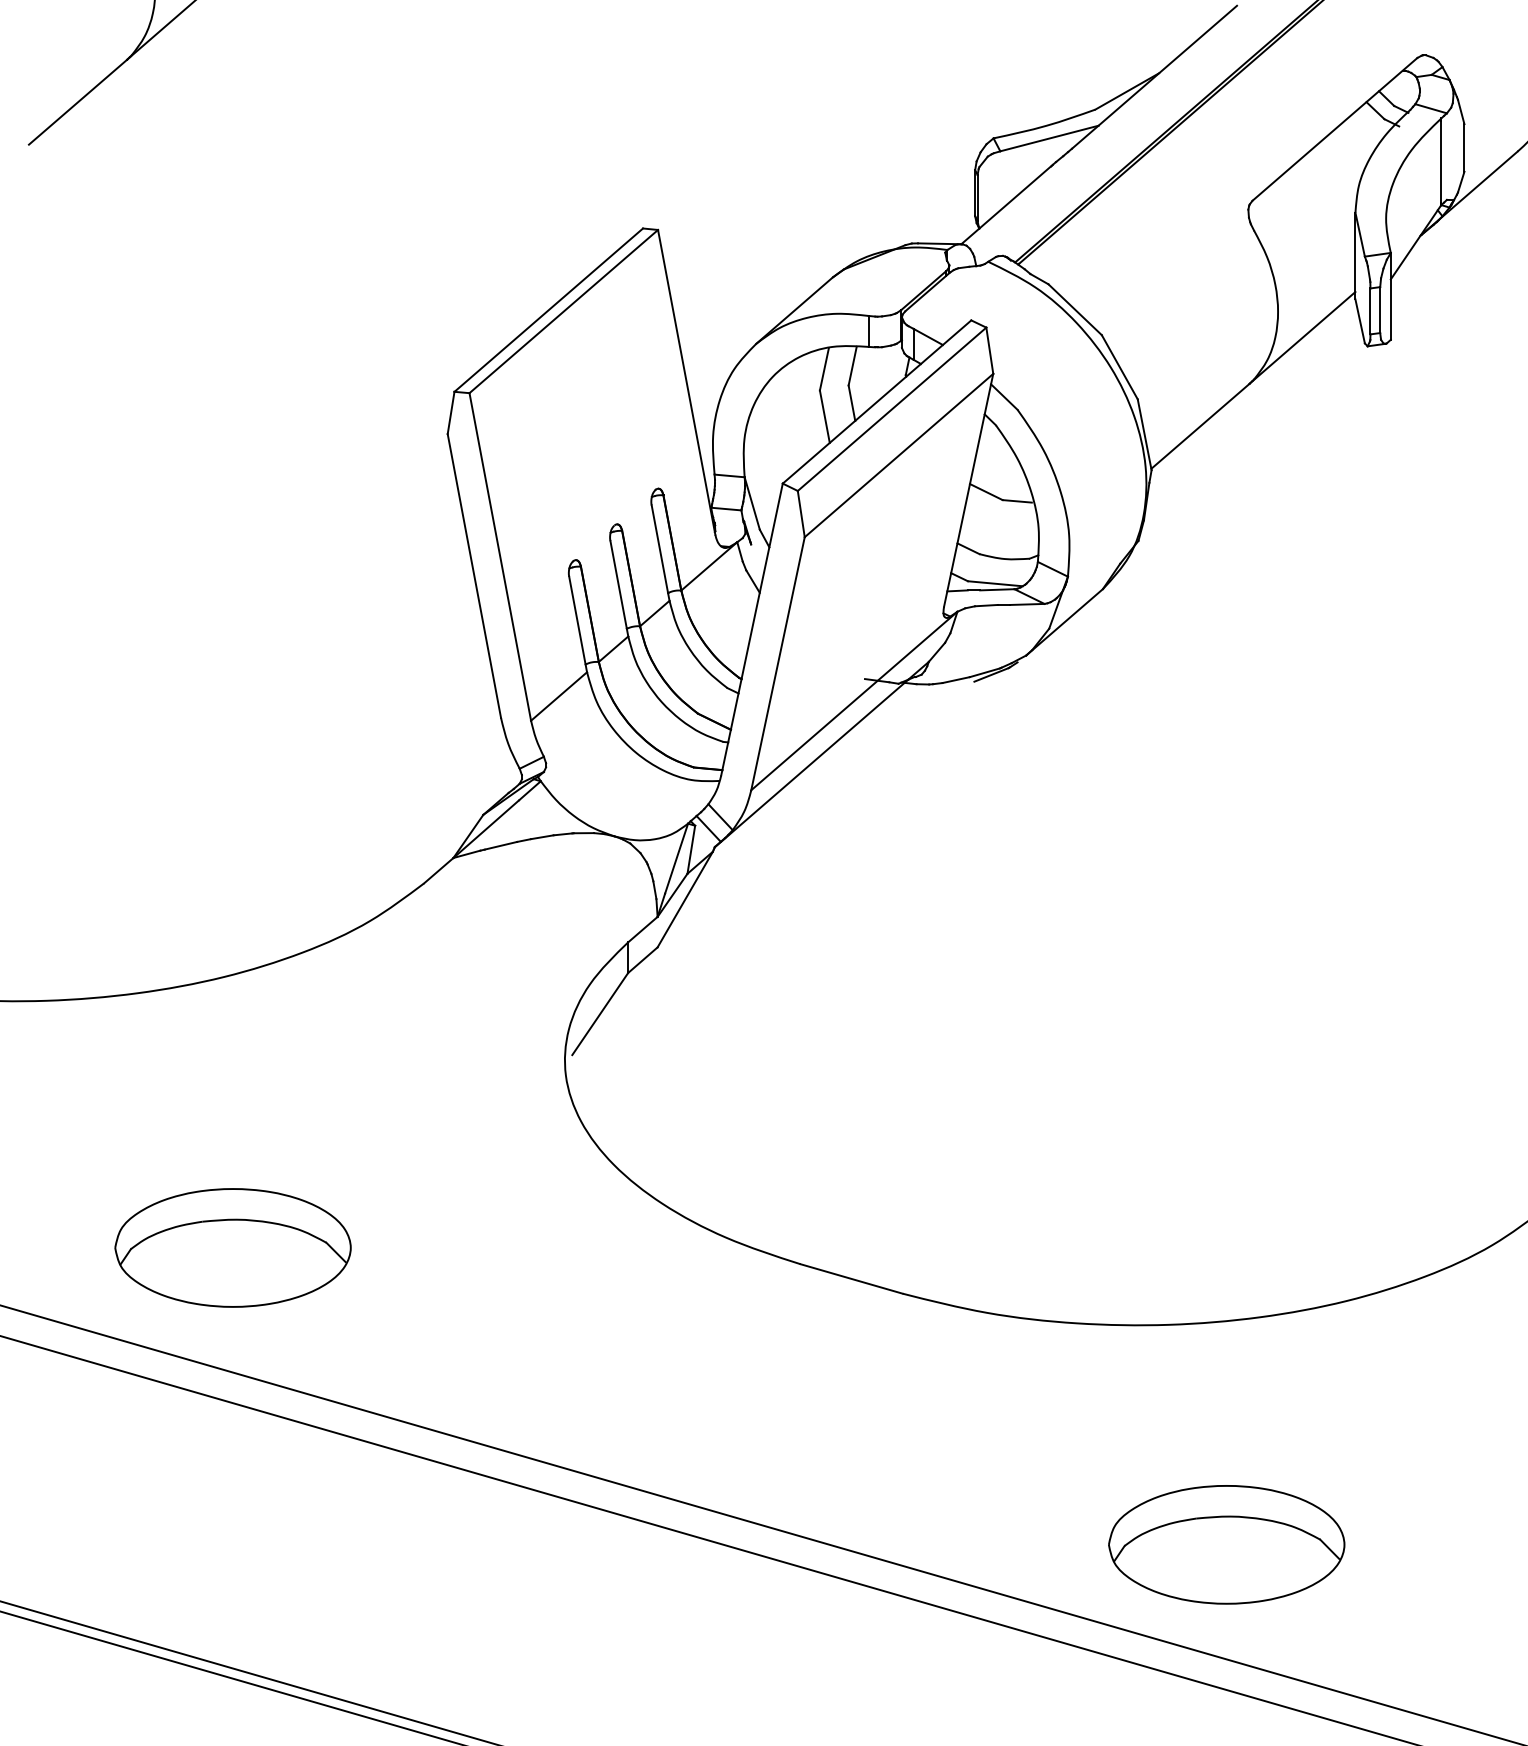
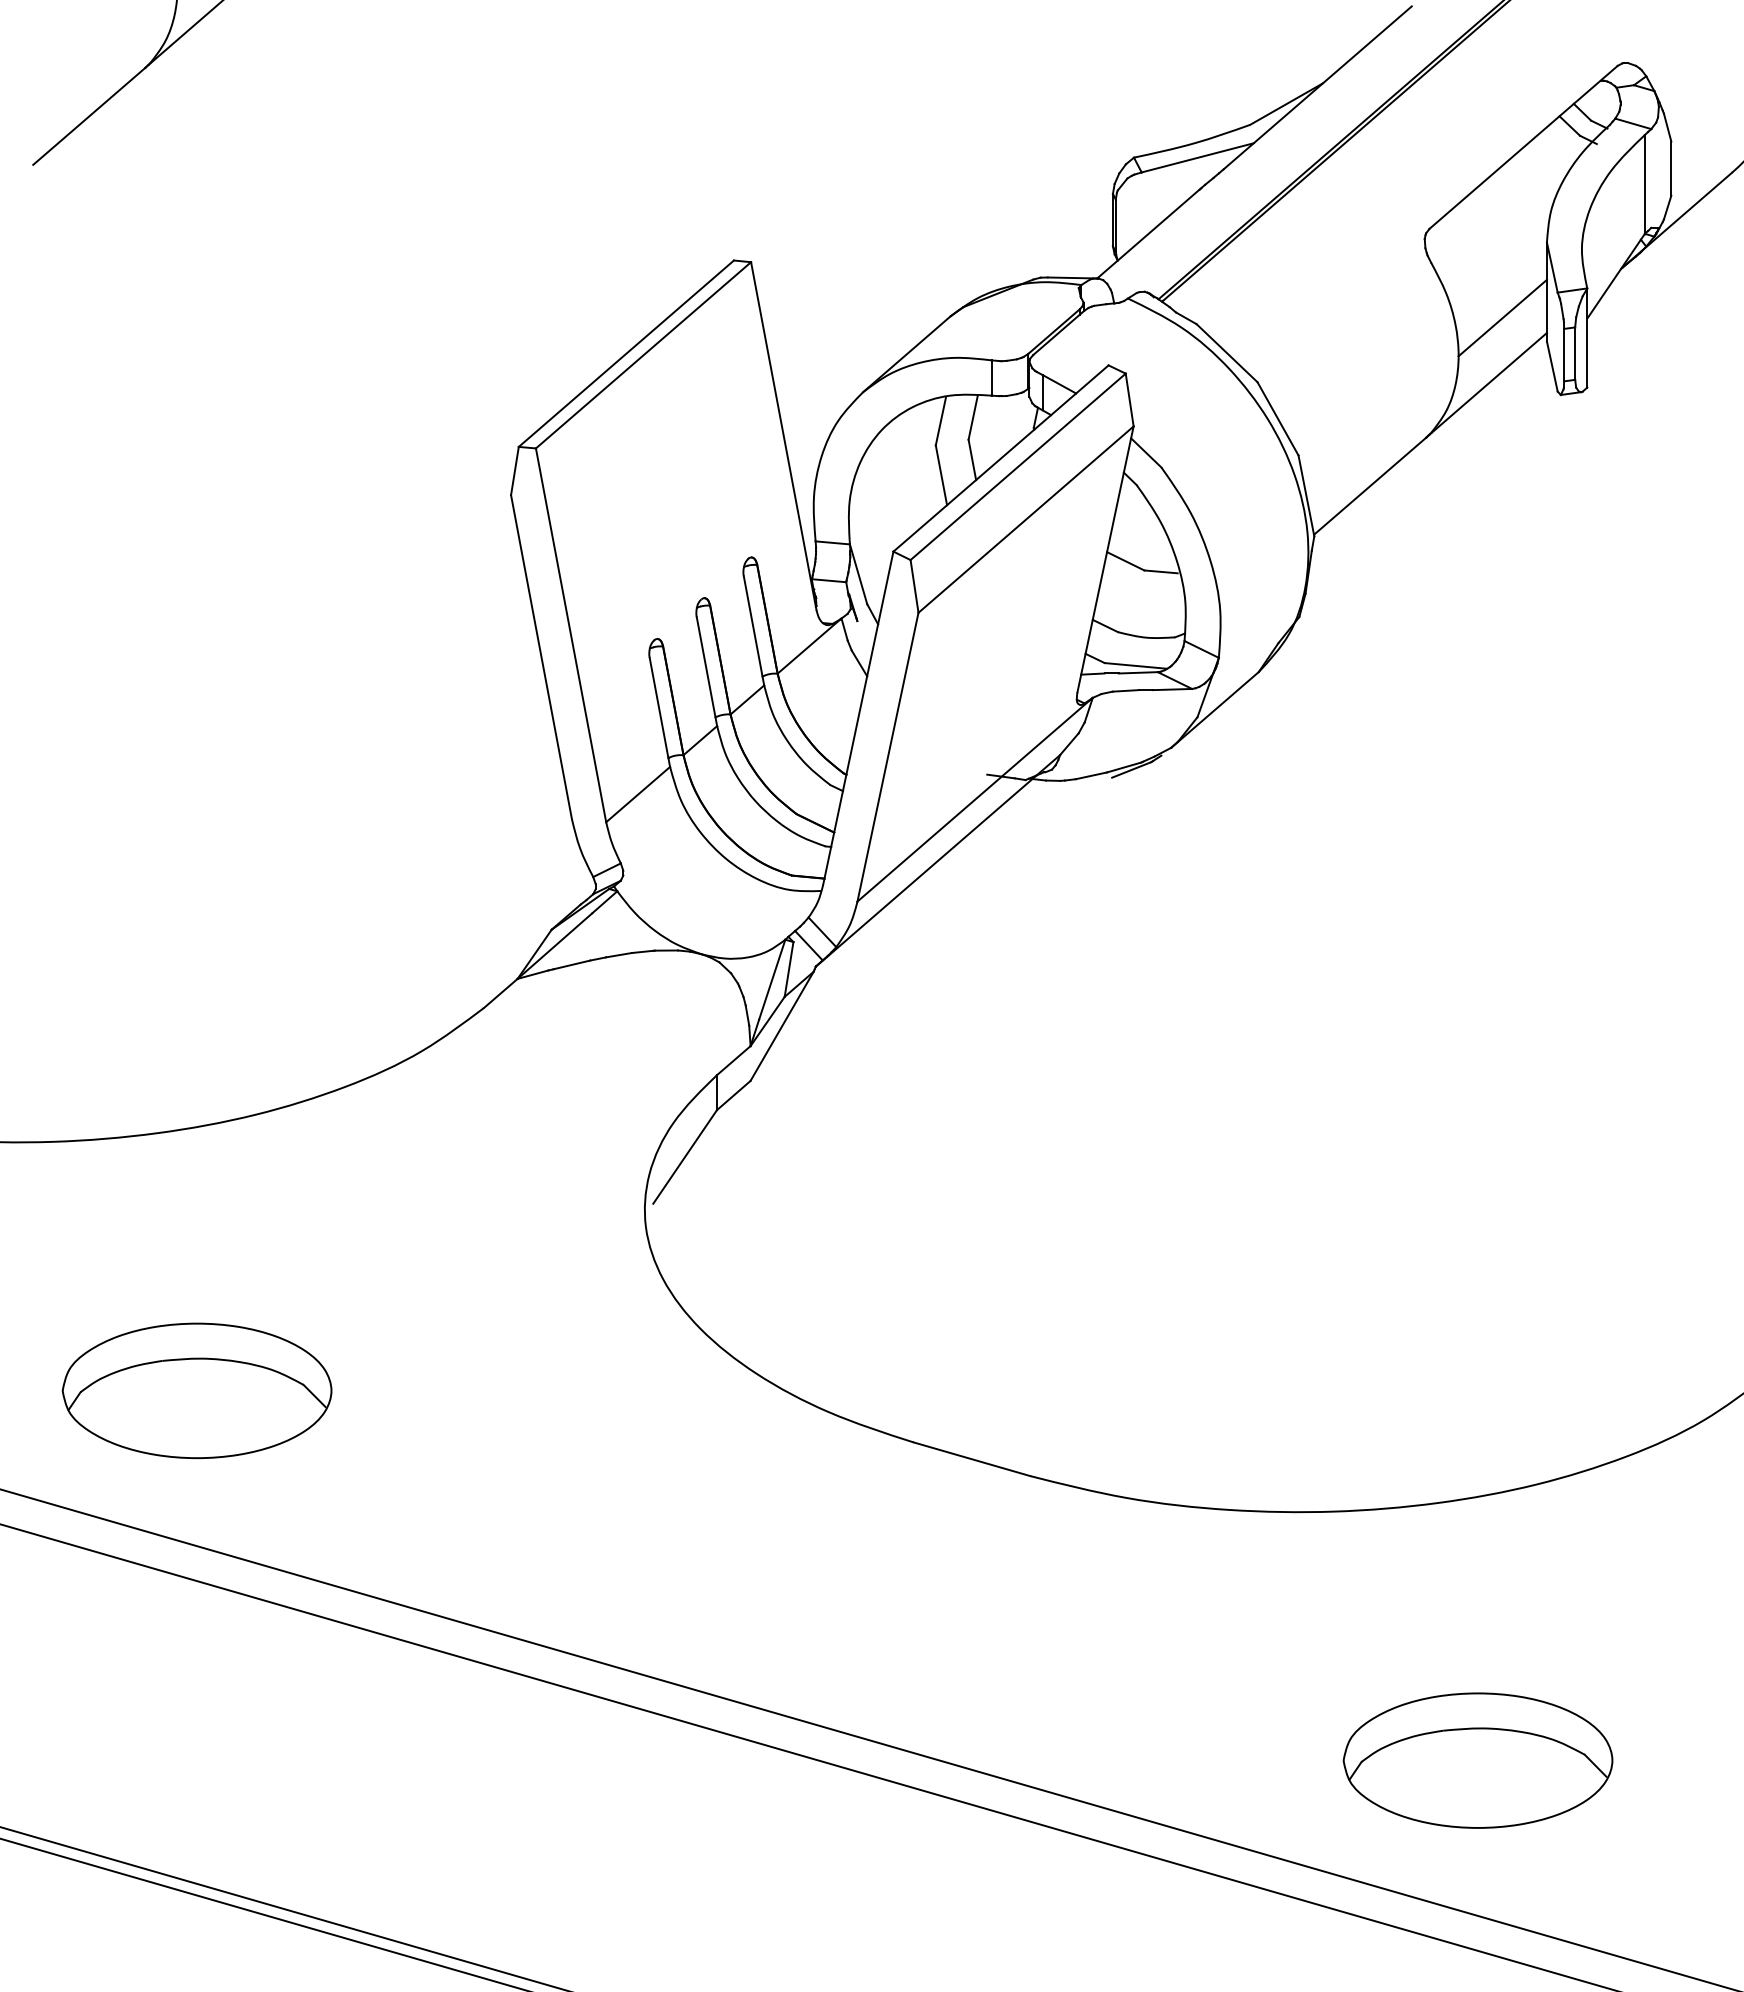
line: (1316, 278) -> (1502, 317), added
part: (232, 1247) -> (196, 1390), moved
part: (1226, 1544) -> (1477, 1760), moved

